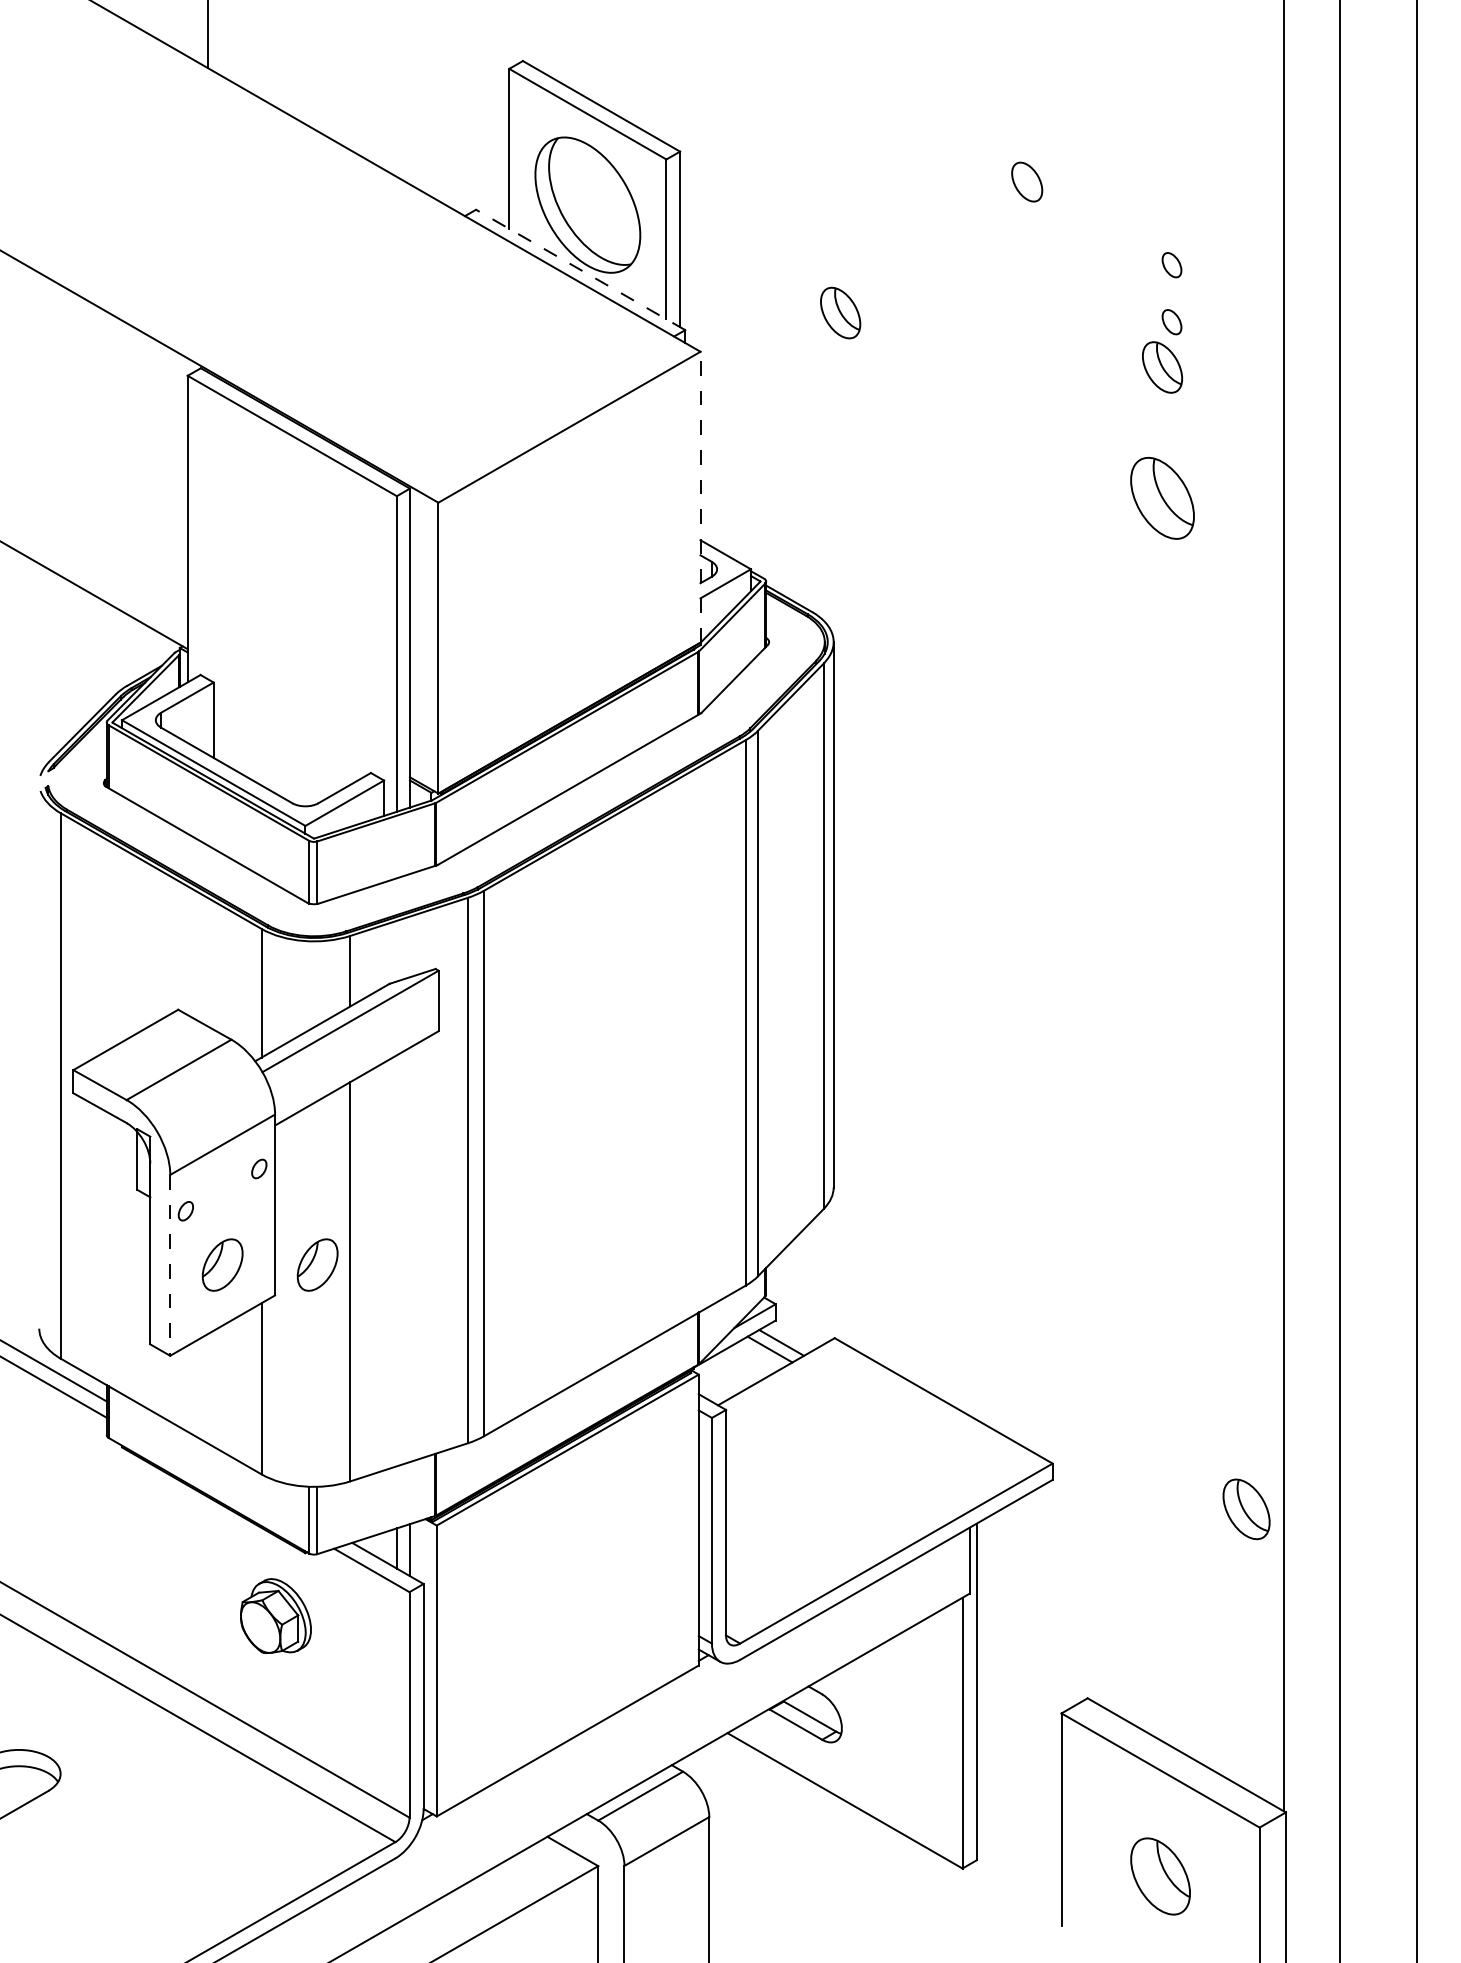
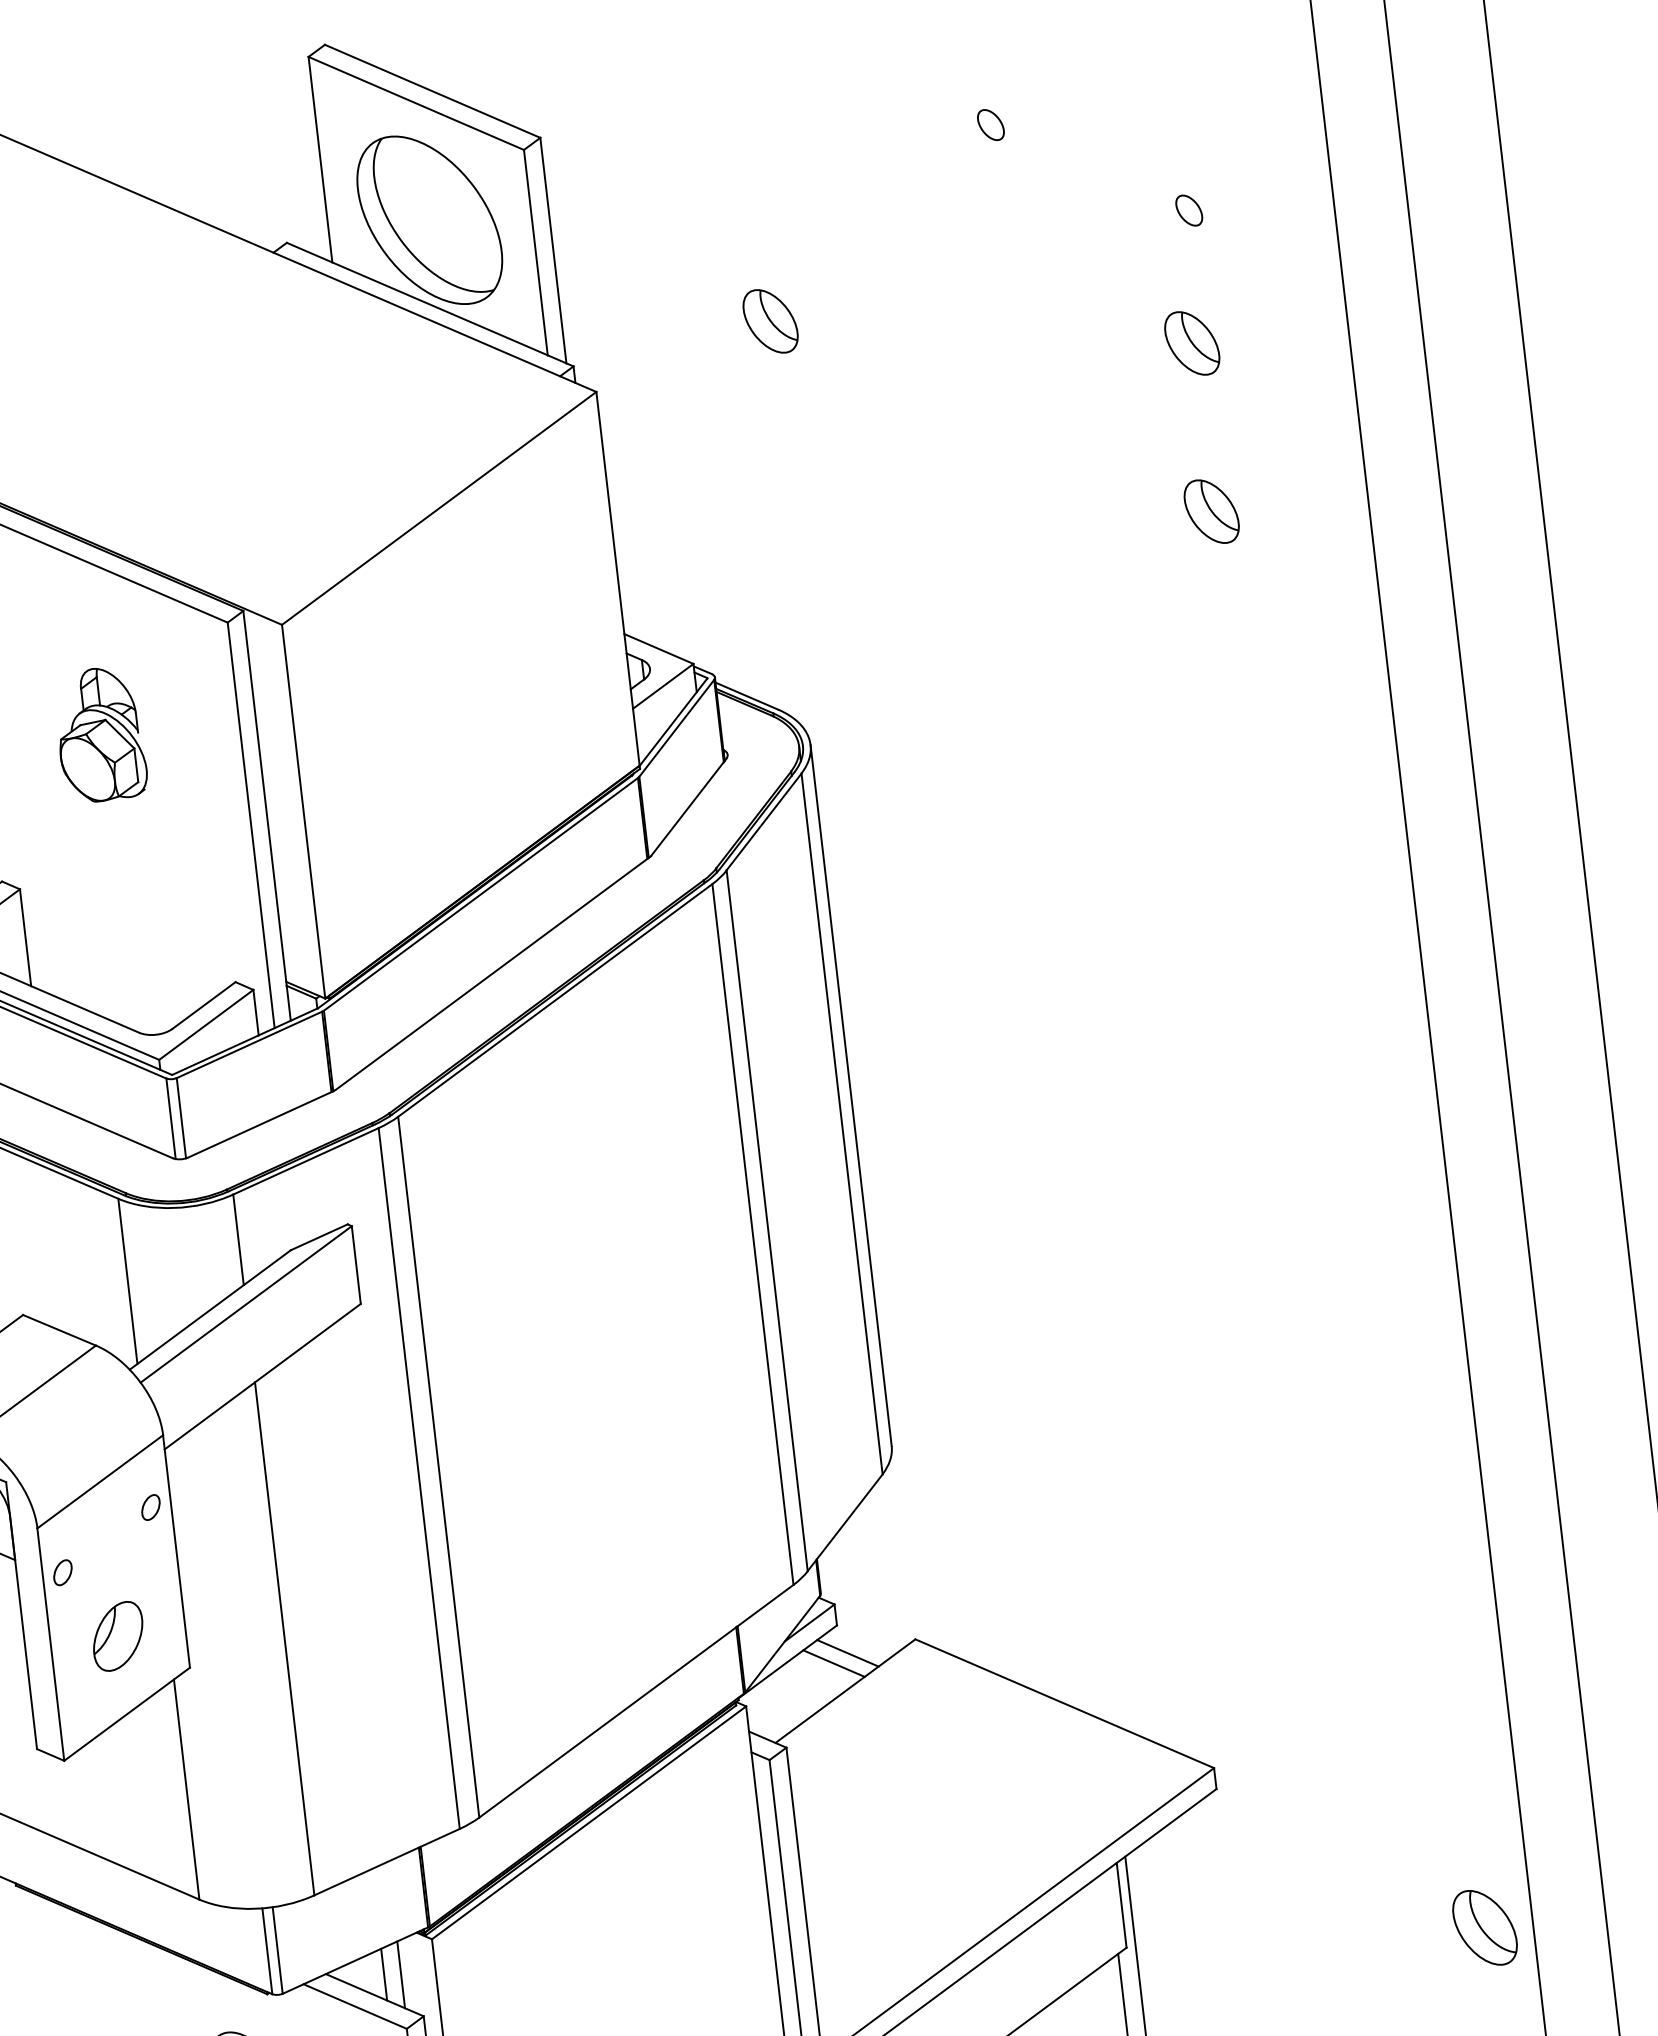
part: (1027, 181) -> (991, 124), size x0.62
line: (580, 269) -> (429, 304), dashed -> solid
part: (1171, 322) -> (1197, 284), removed
line: (700, 496) -> (617, 577), dashed -> solid
part: (1162, 498) -> (1211, 511), size x0.62
part: (288, 570) -> (99, 734), added
part: (317, 1264) -> (239, 1621), removed
line: (170, 1265) -> (51, 1644), dashed -> solid
part: (1246, 1509) -> (1484, 1928), moved

